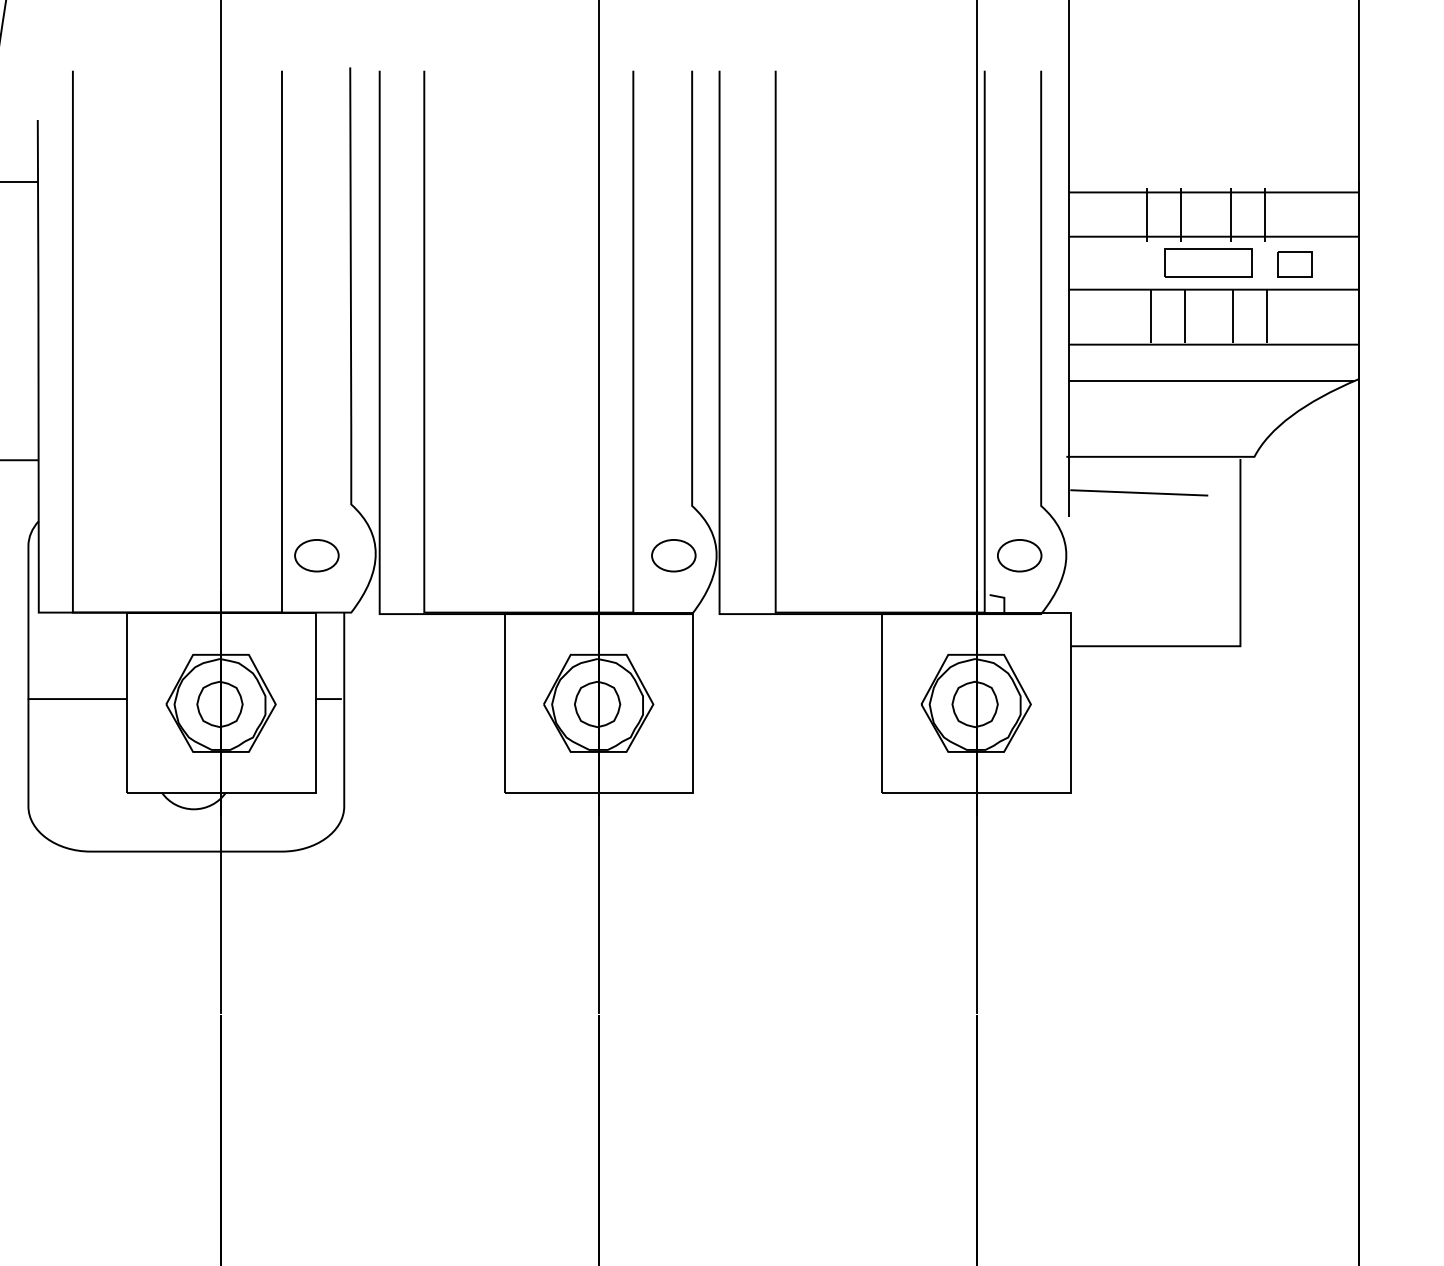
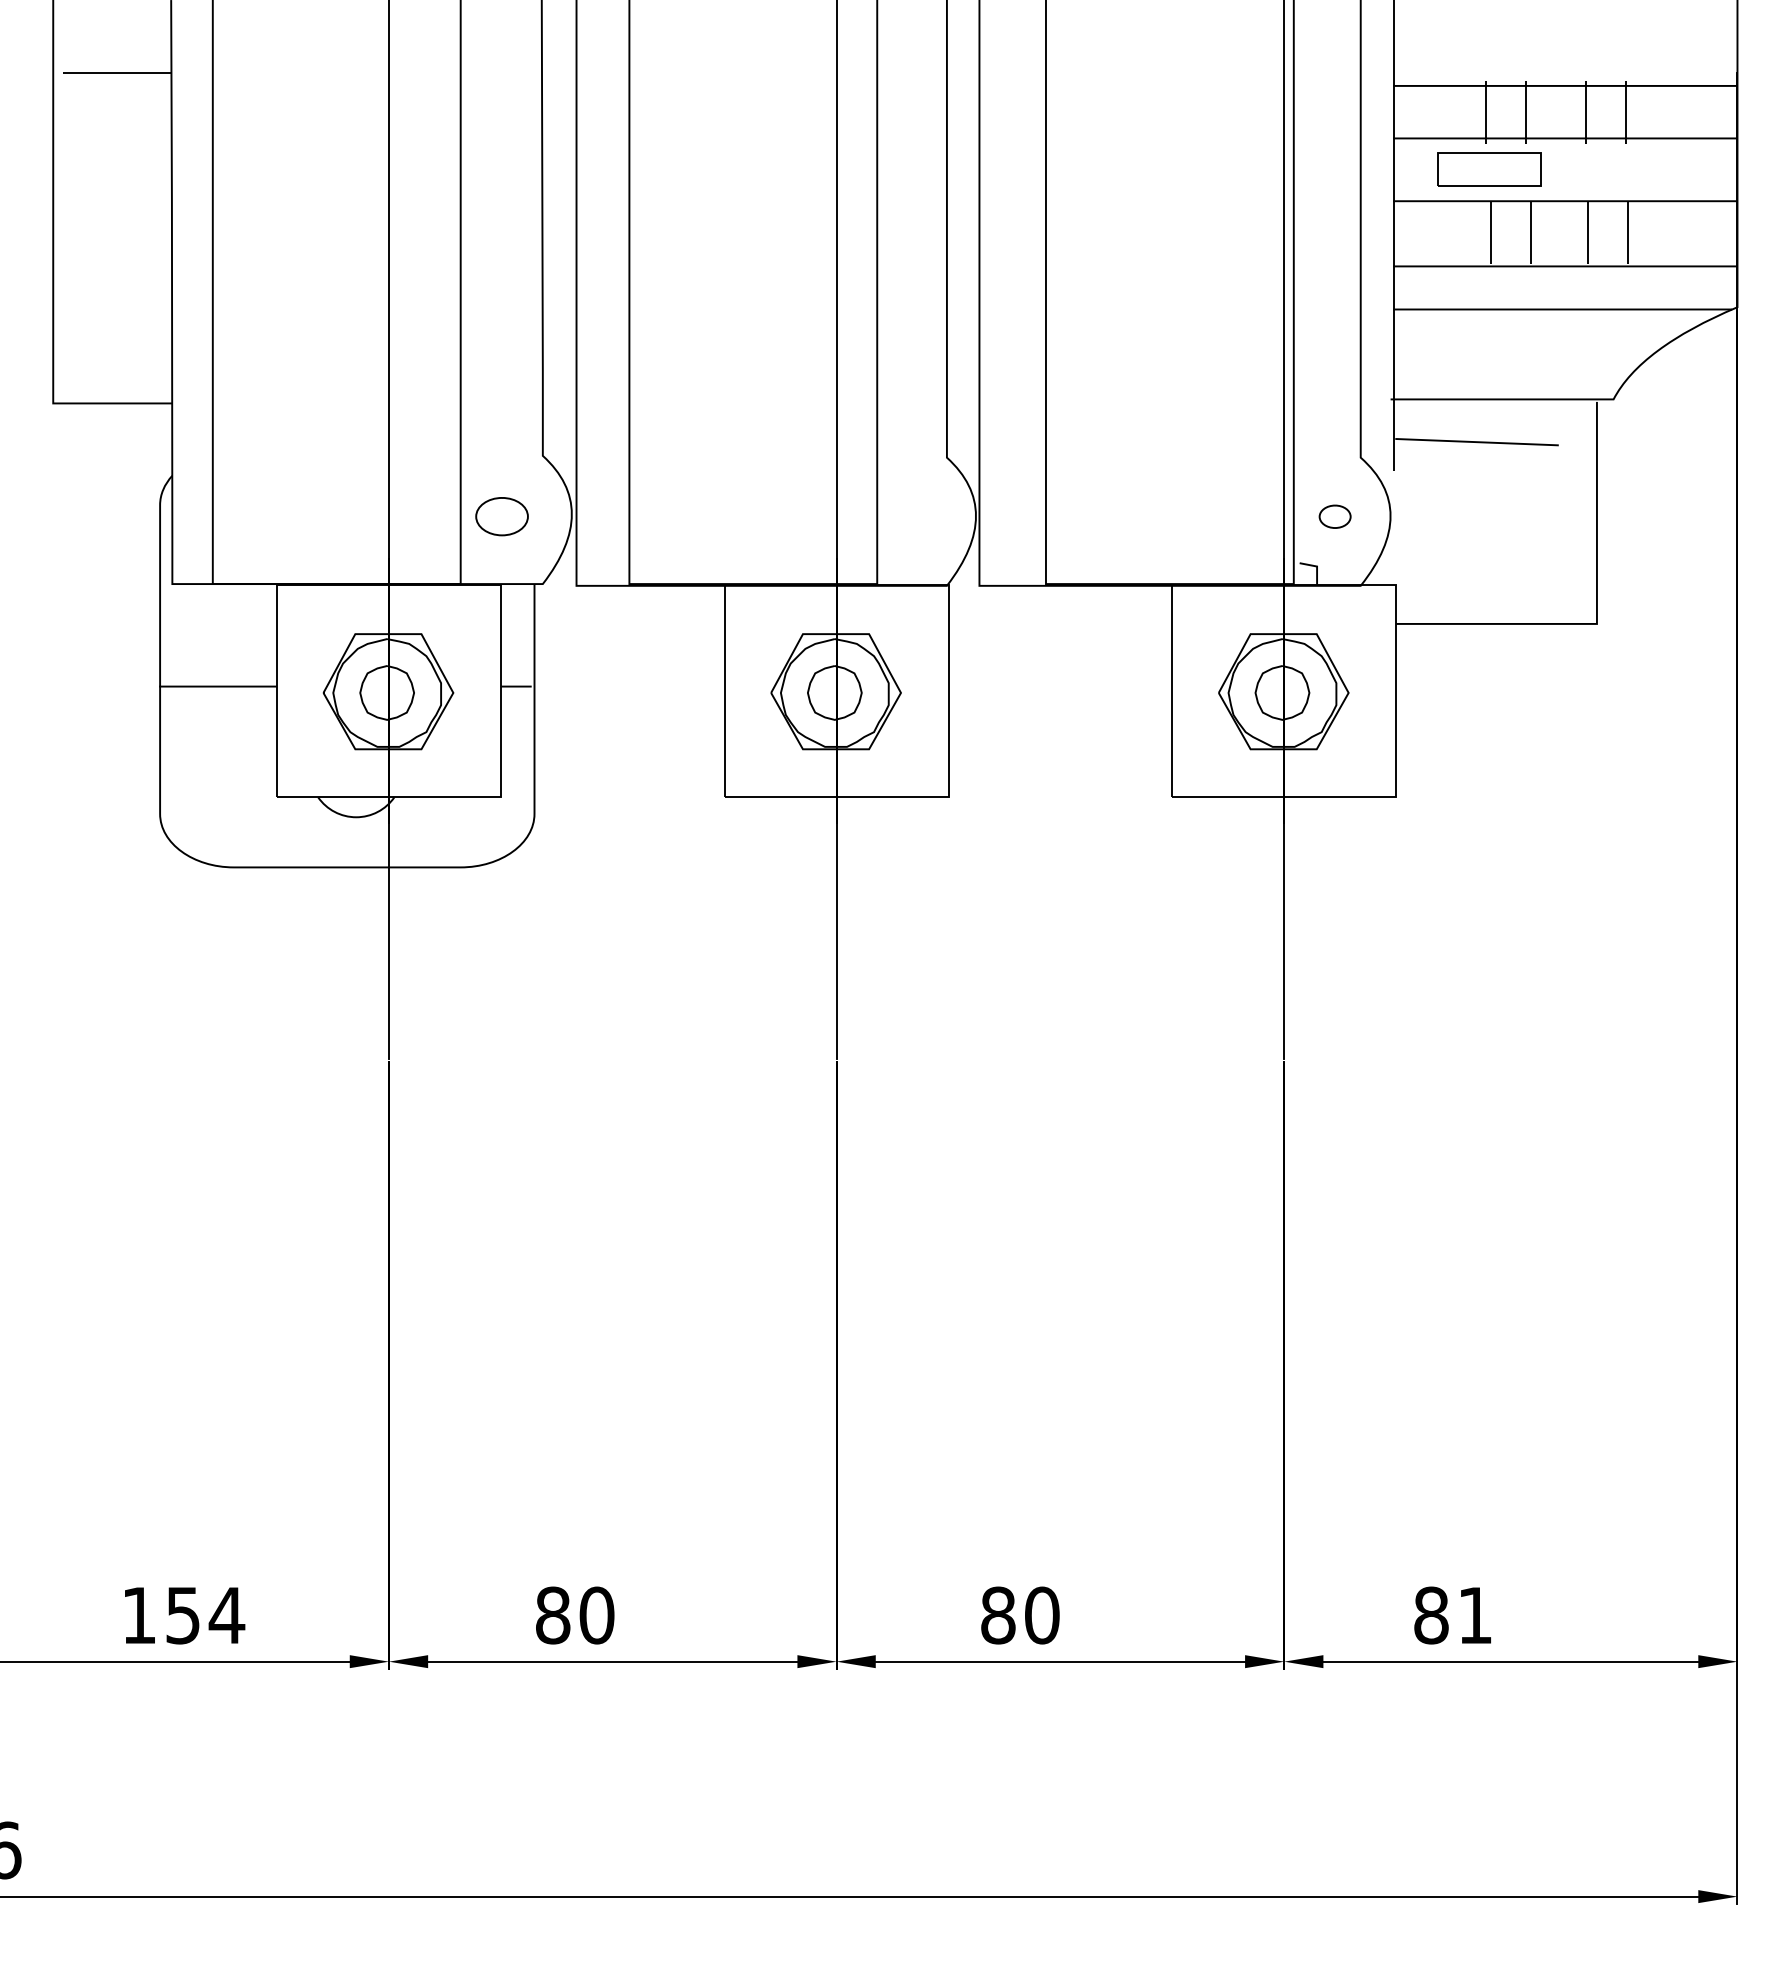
part: (1207, 262) -> (1489, 169), moved
part: (1294, 264) -> (1661, 171), removed
part: (673, 555) -> (924, 516), removed
part: (1019, 555) -> (1334, 516), size x0.6

